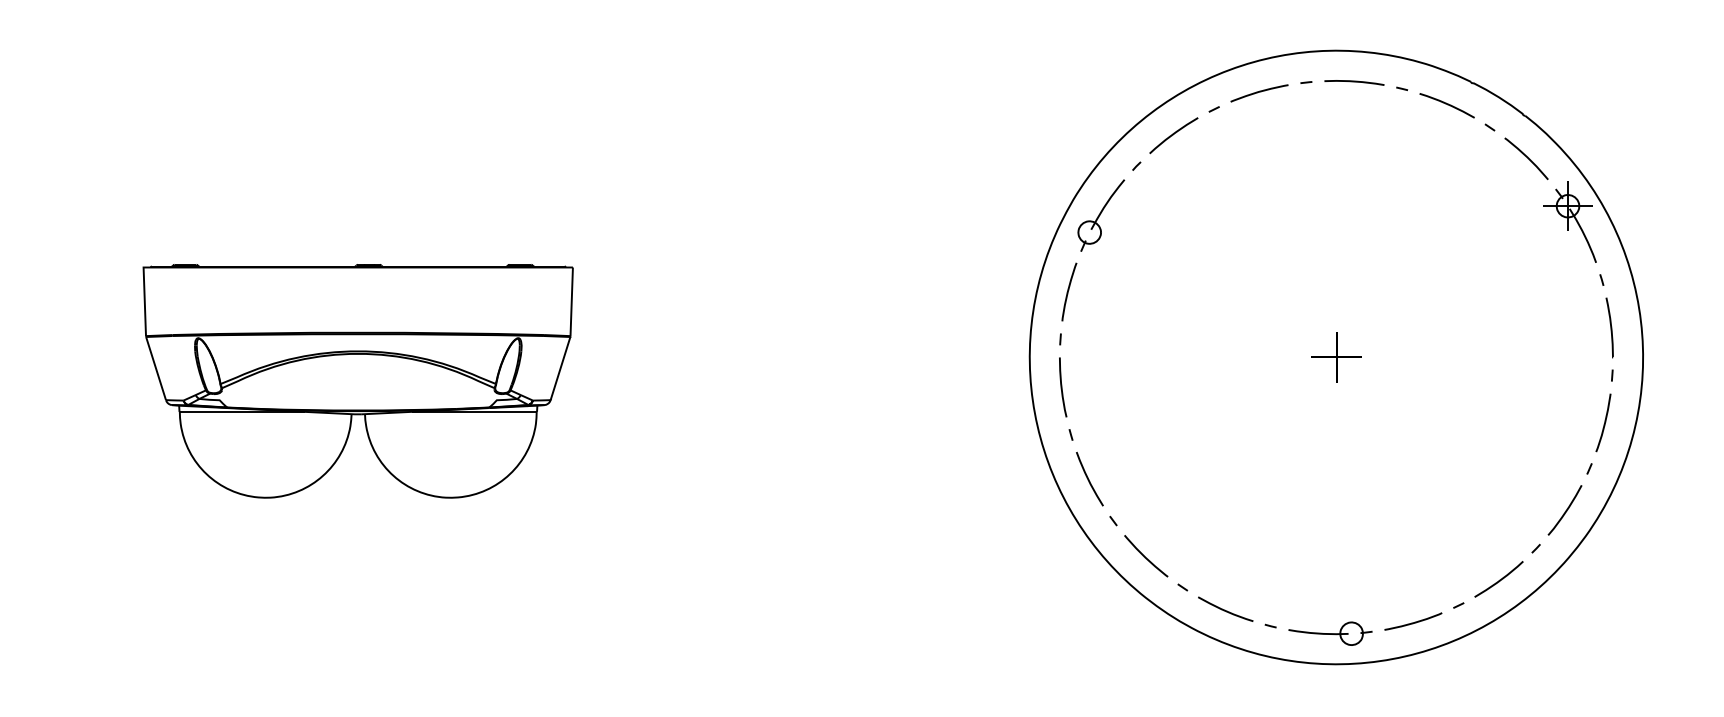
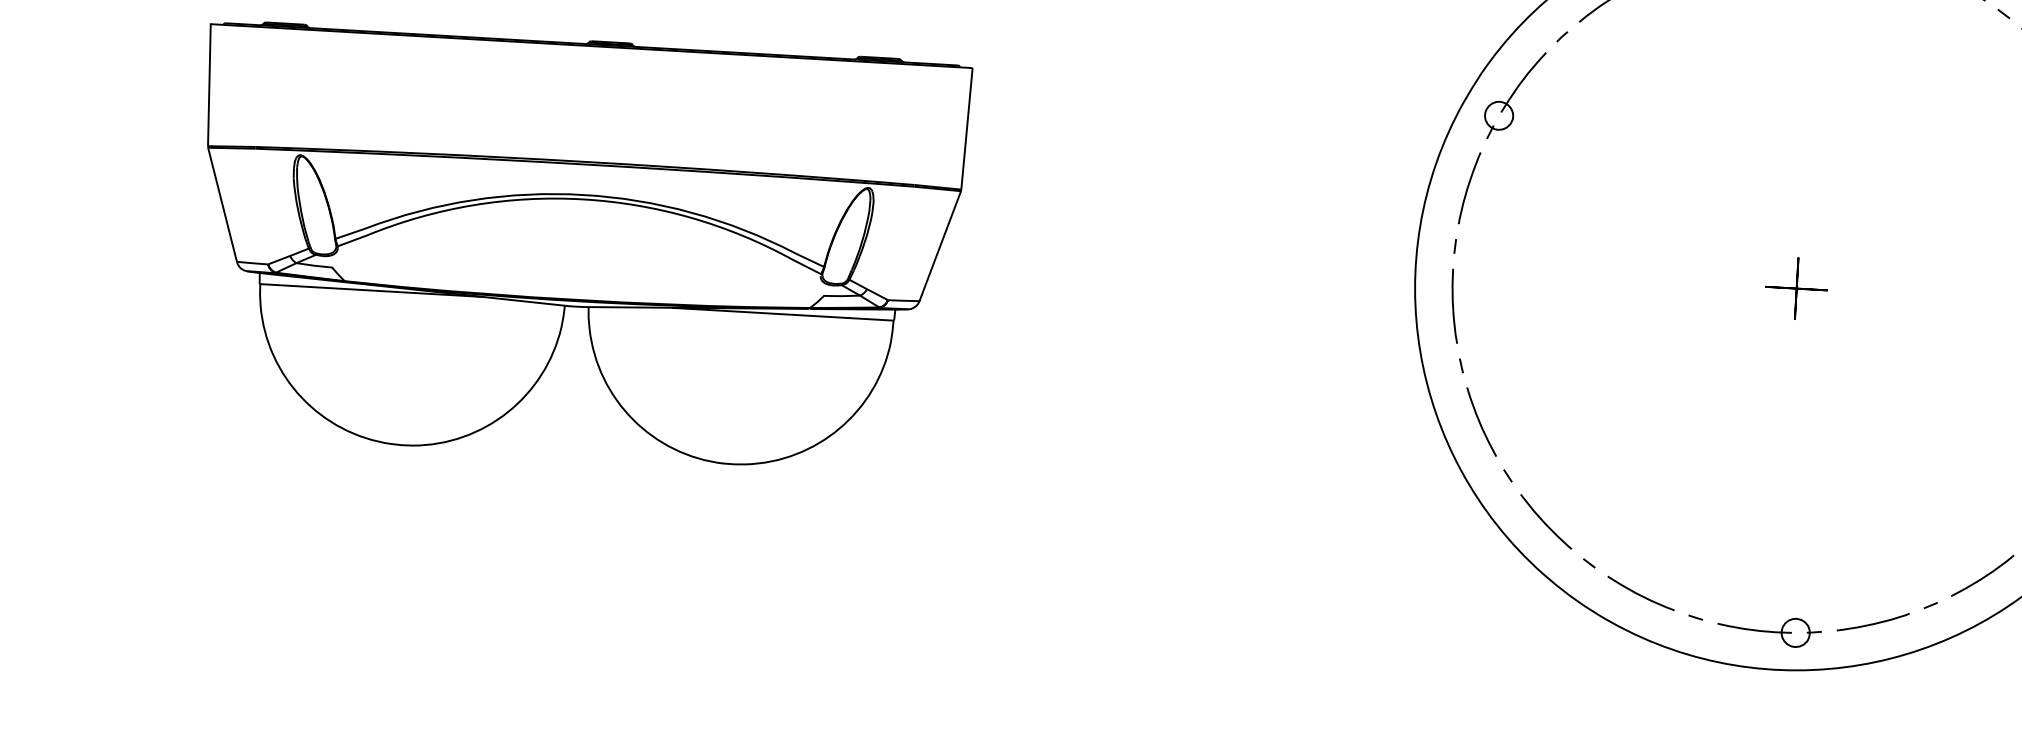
part: (357, 381) -> (578, 248), size x1.43

